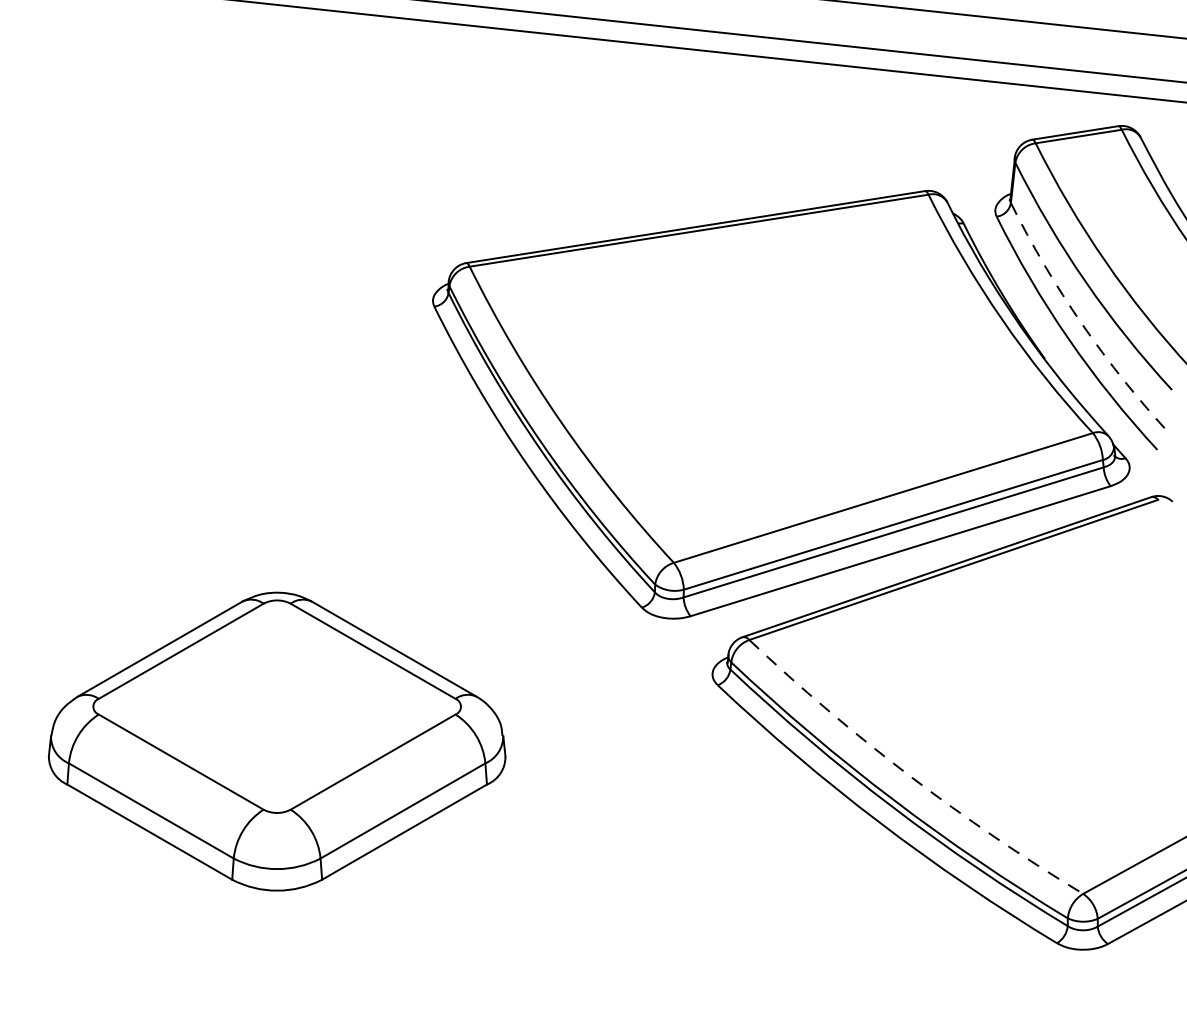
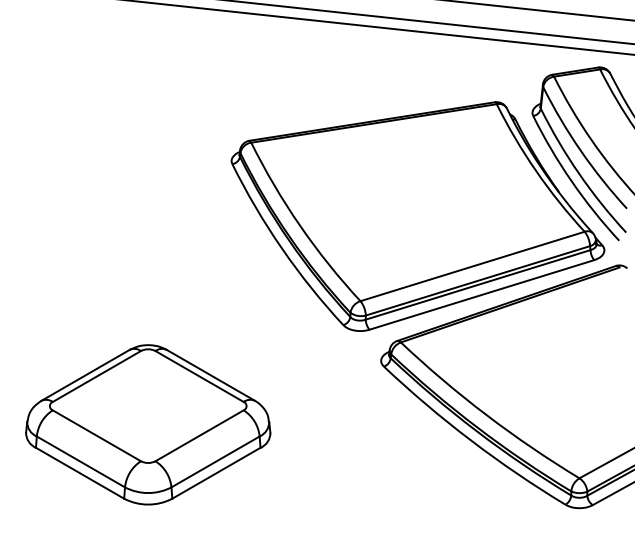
arc: (1083, 324) -> (579, 173), dashed -> solid
part: (277, 740) -> (148, 424), moved
arc: (909, 776) -> (486, 415), dashed -> solid

